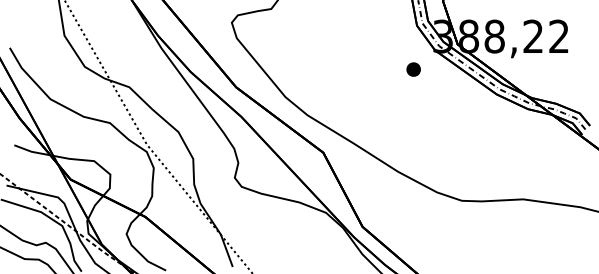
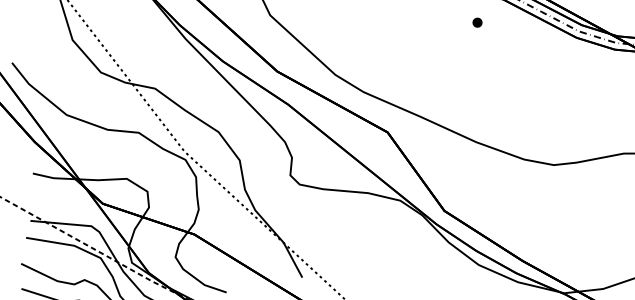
part: (413, 69) -> (477, 22), size x0.6

